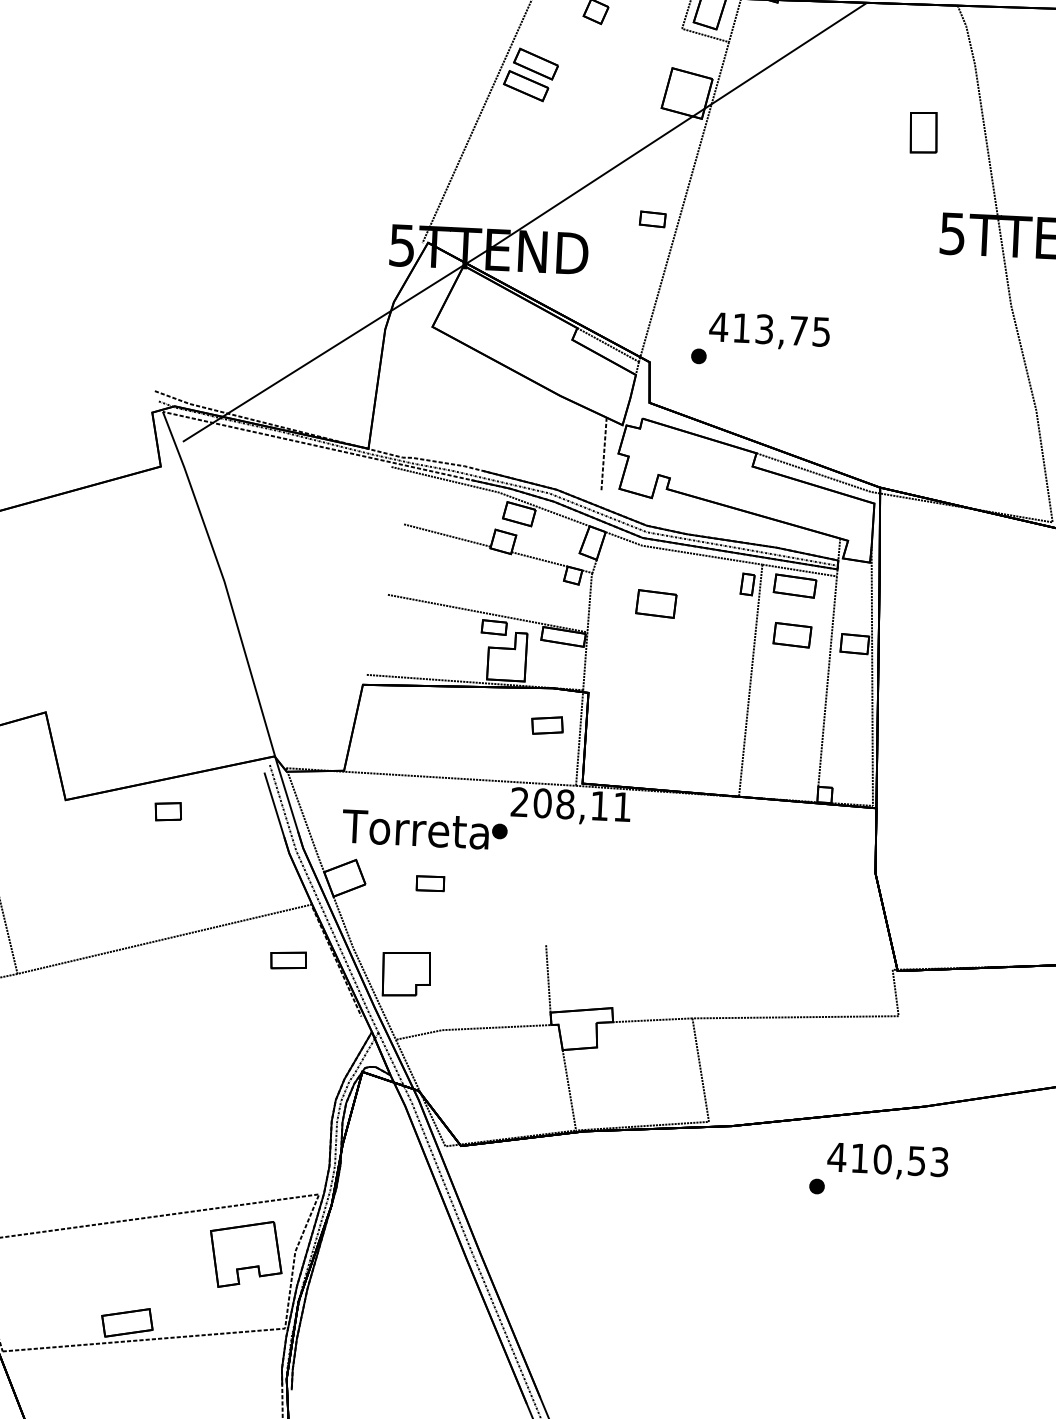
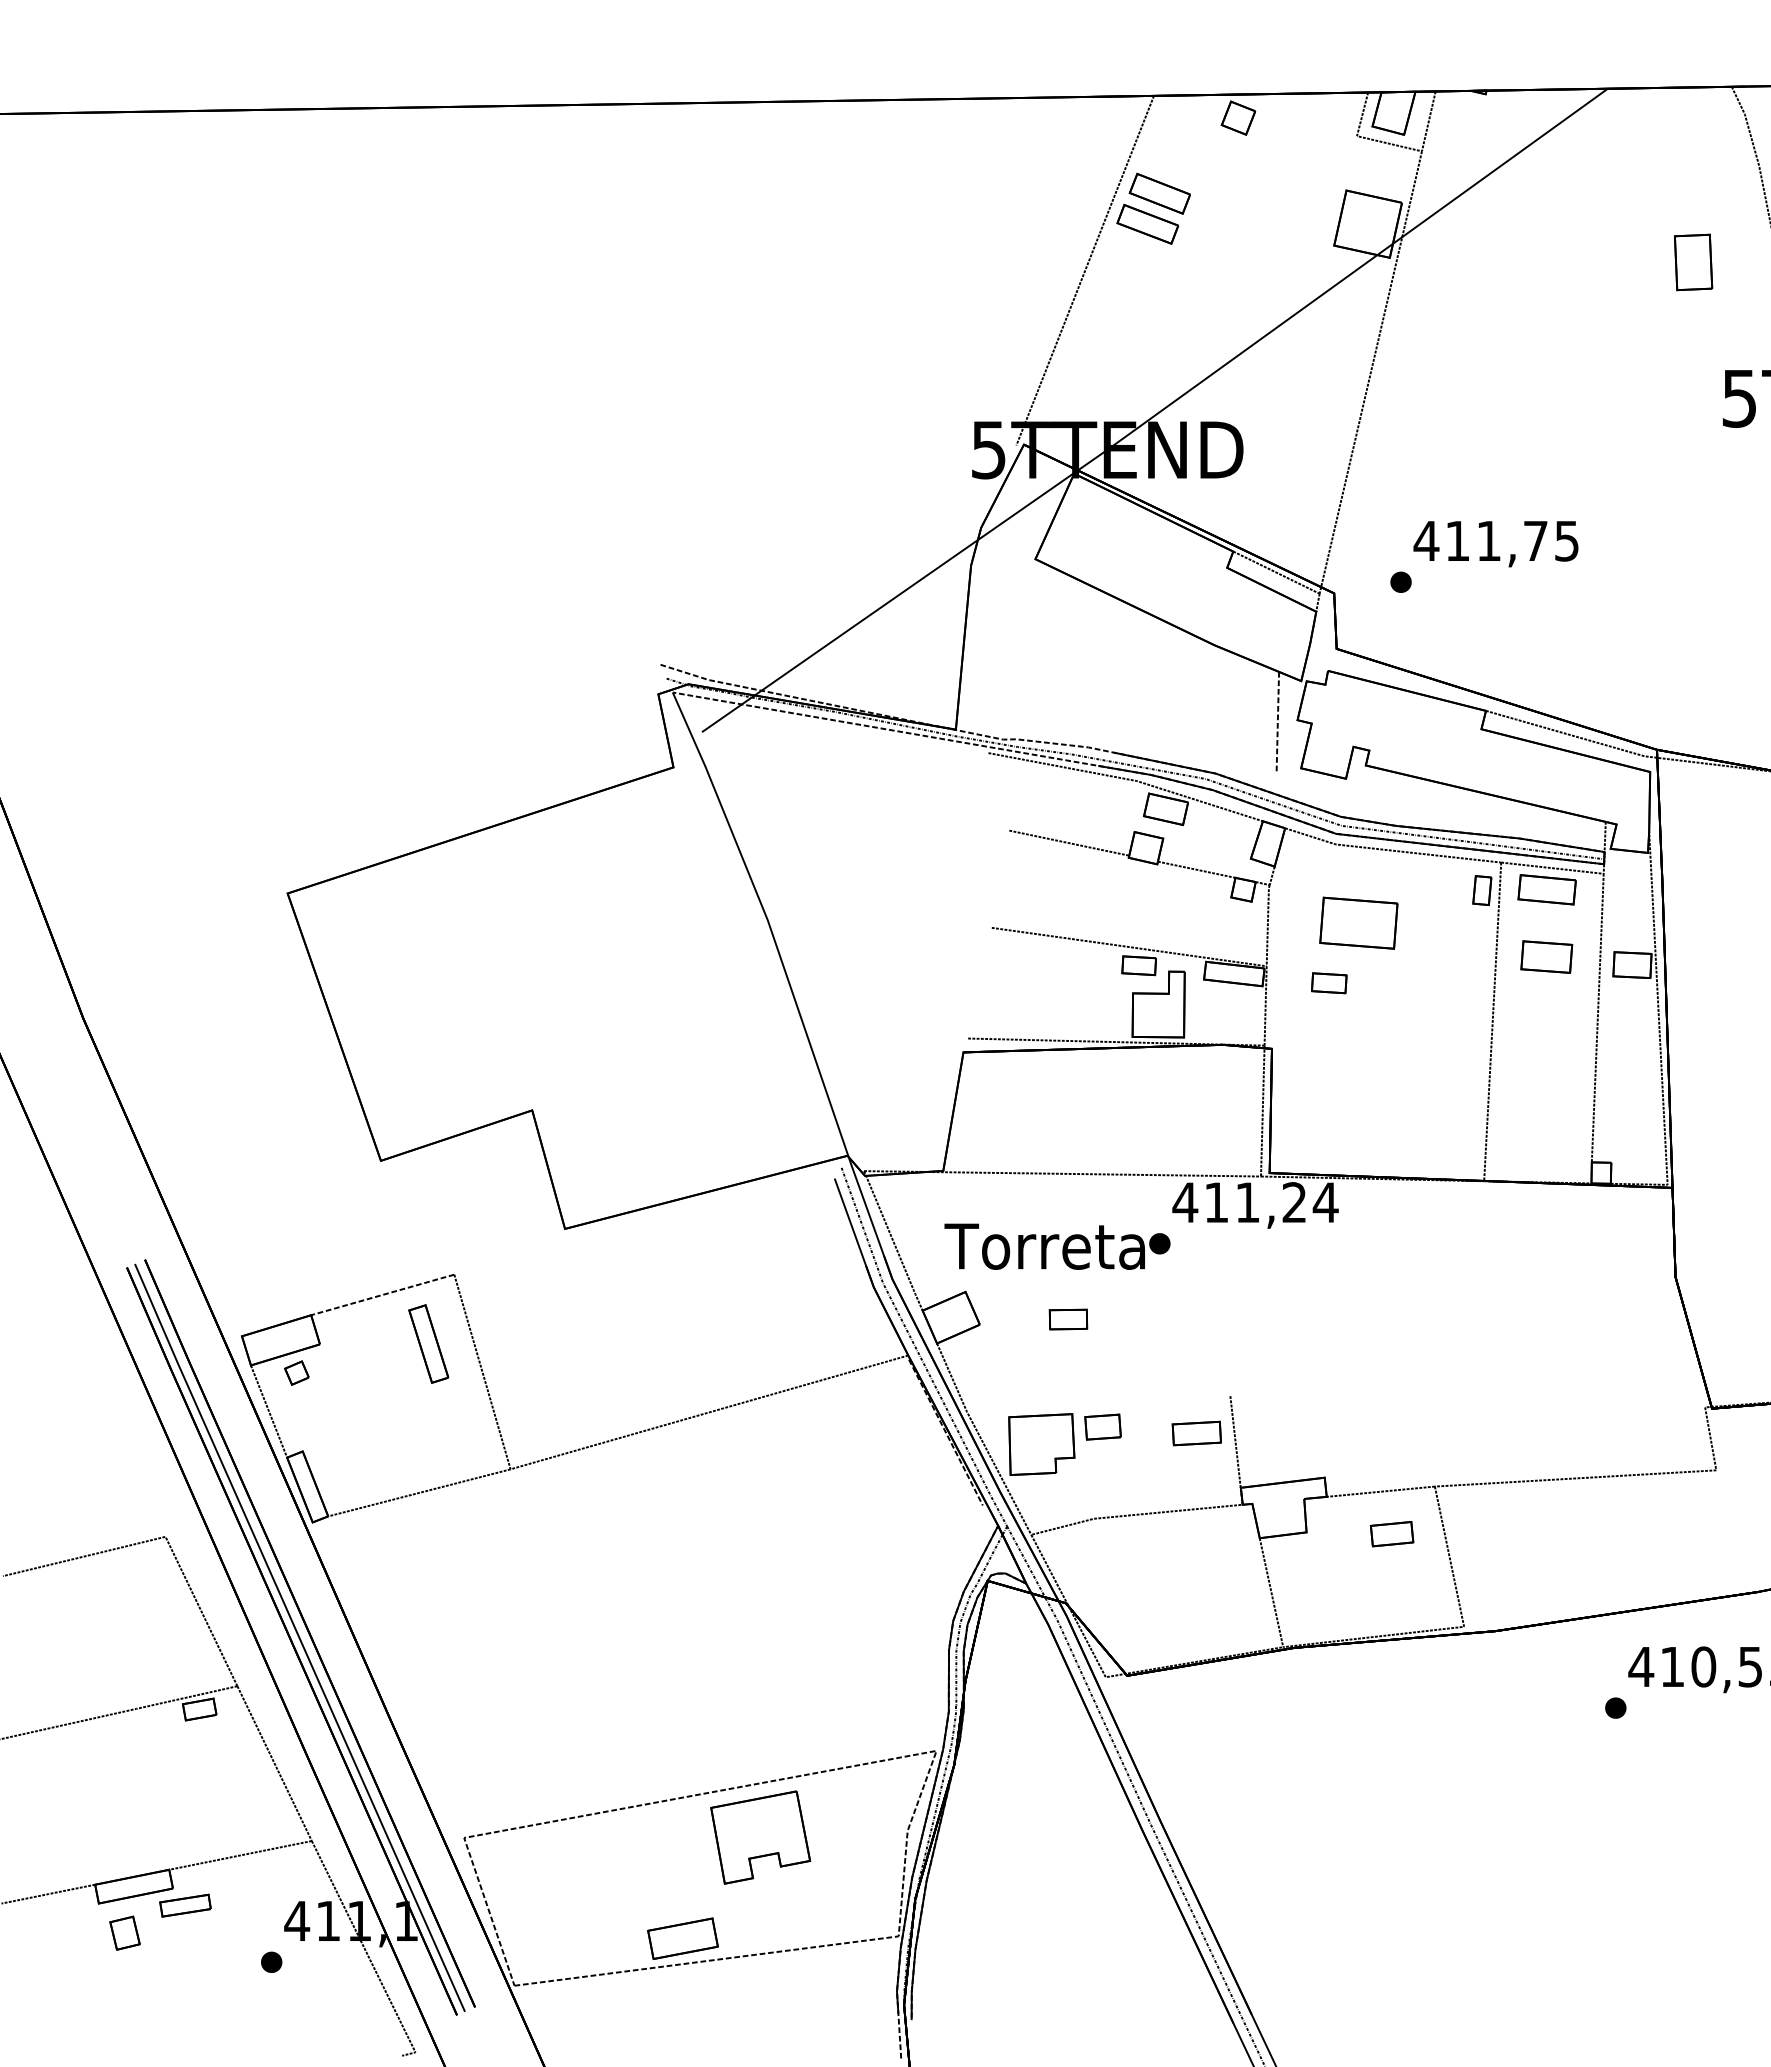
part: (652, 219) -> (1329, 983), moved
text: (764, 328) -> (1488, 540), 413,75 -> 411,75
part: (656, 603) -> (1358, 922), size x1.43
part: (547, 725) -> (1391, 1534), moved
text: (571, 804) -> (1255, 1202), 208,11 -> 411,24
part: (168, 811) -> (1102, 1426), moved
part: (288, 960) -> (1196, 1433), moved
part: (245, 1254) -> (760, 1837), moved

